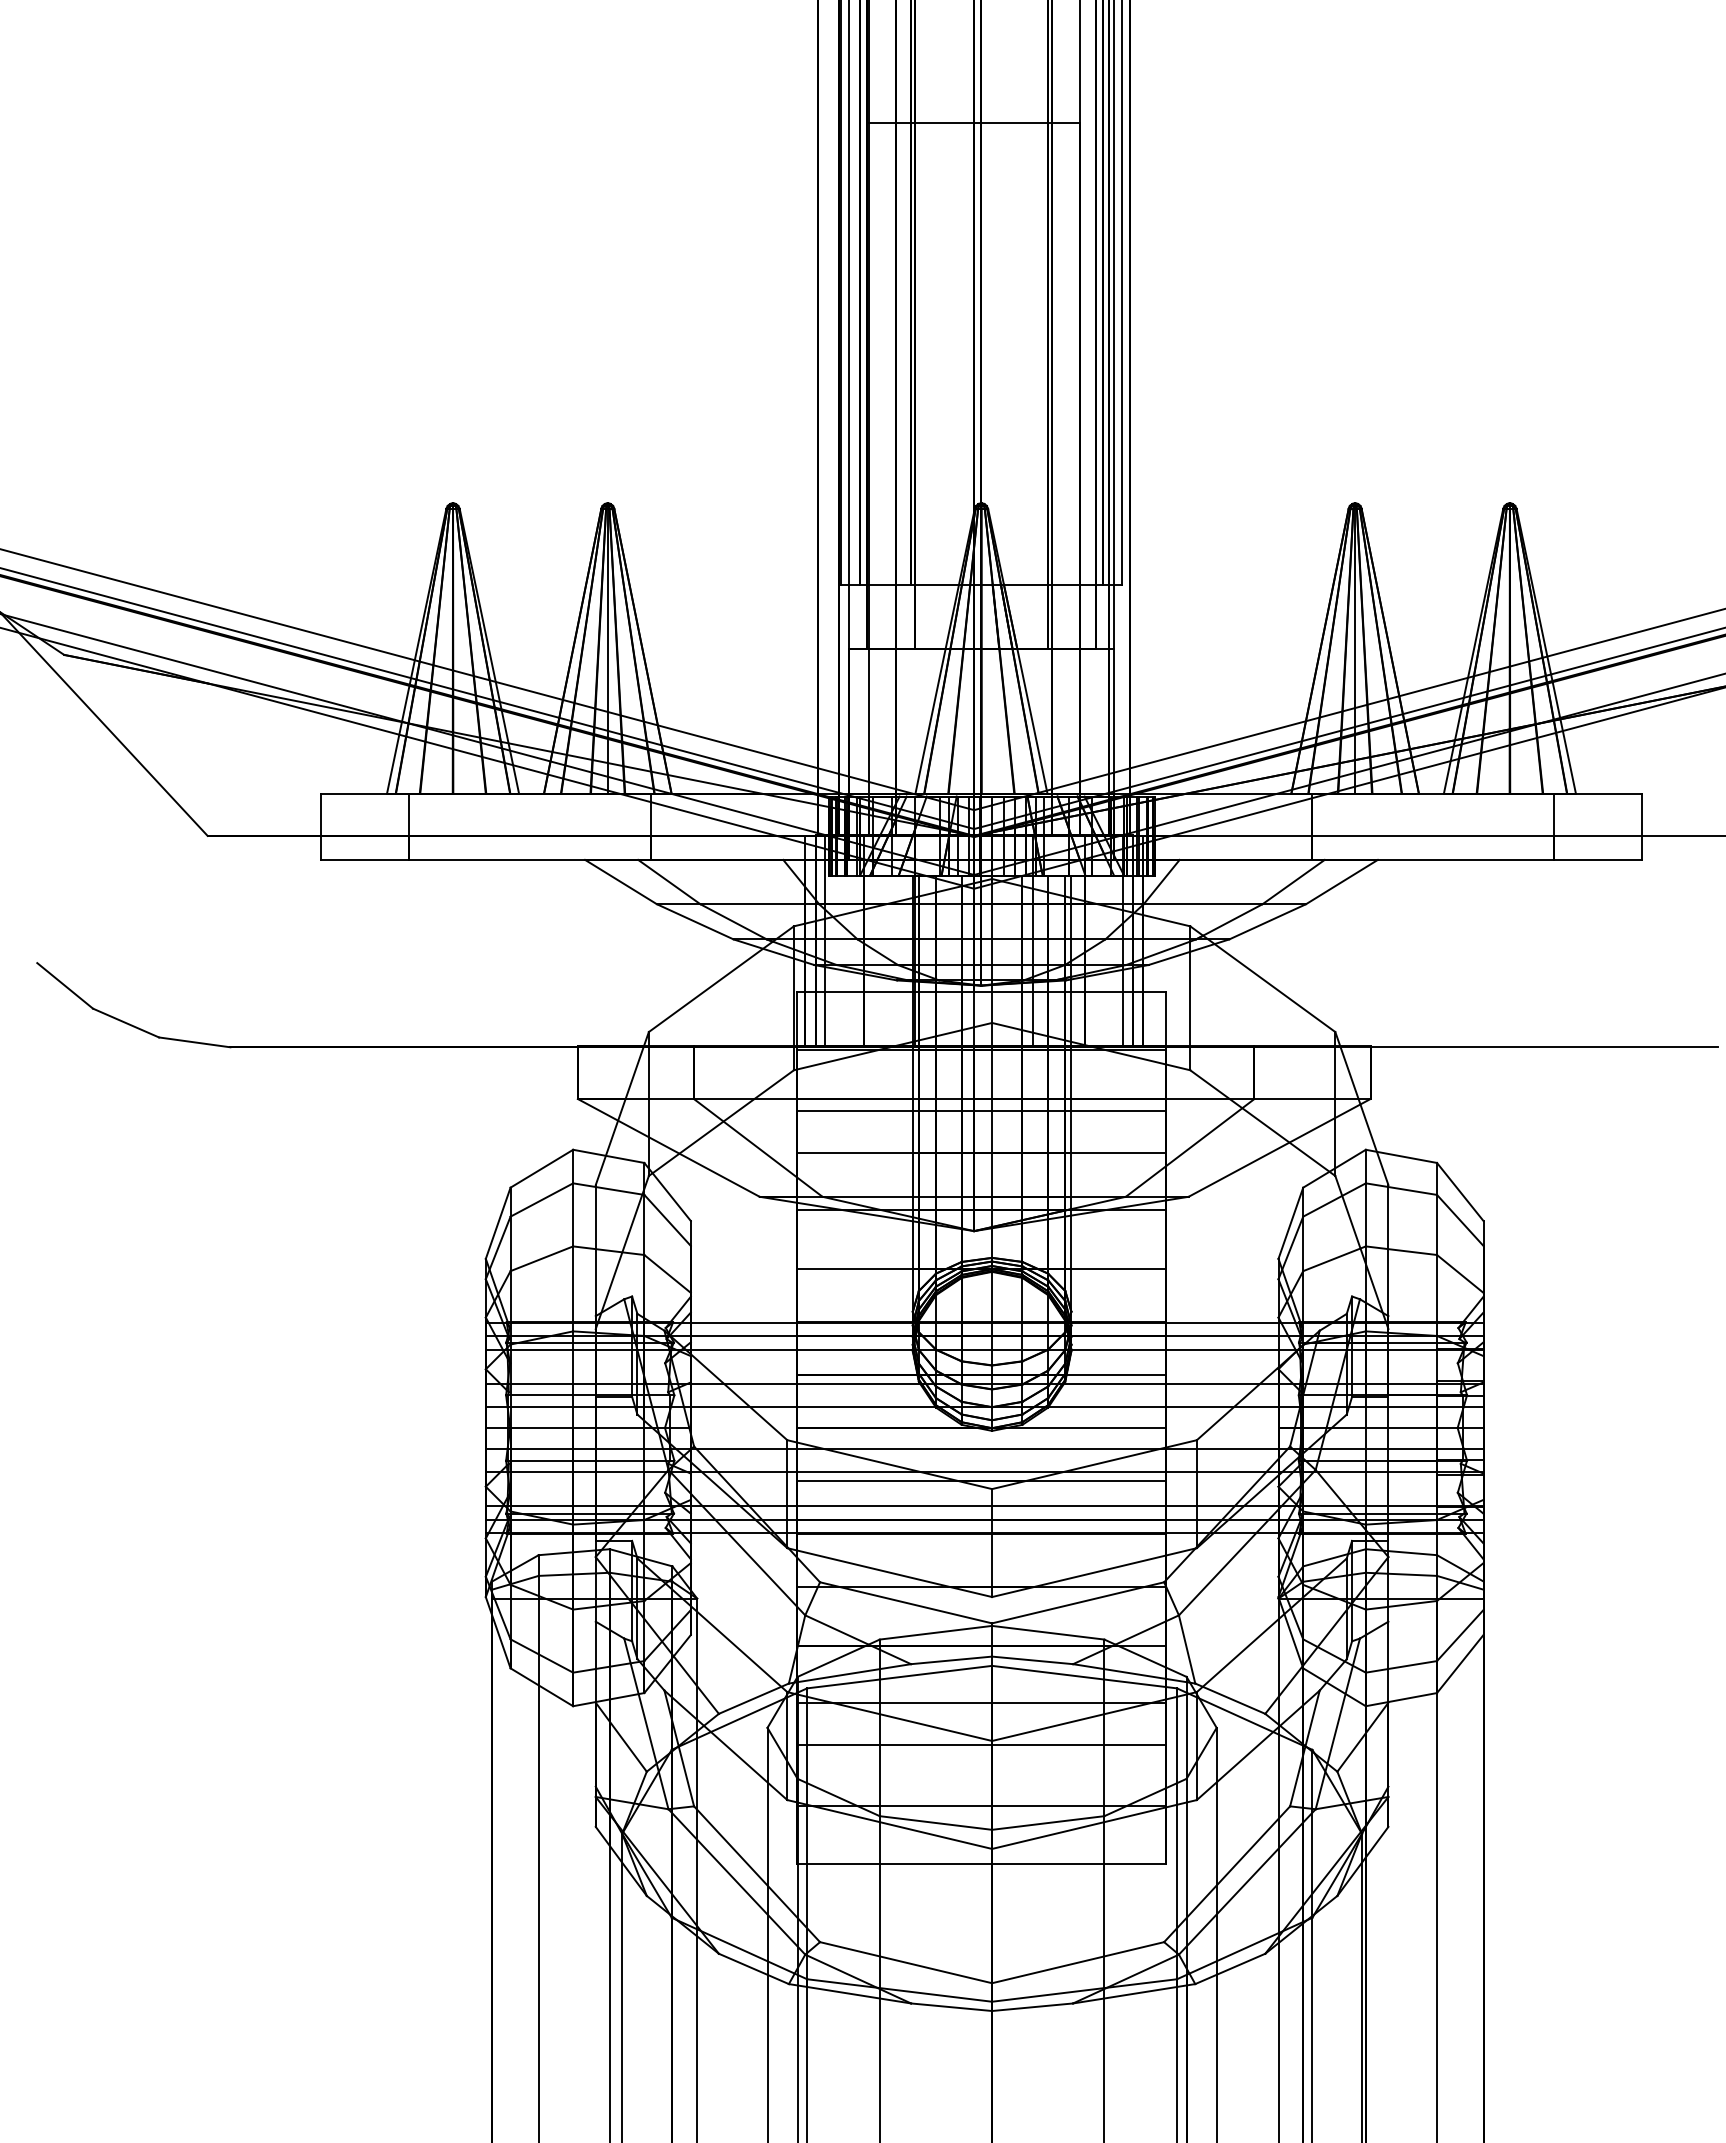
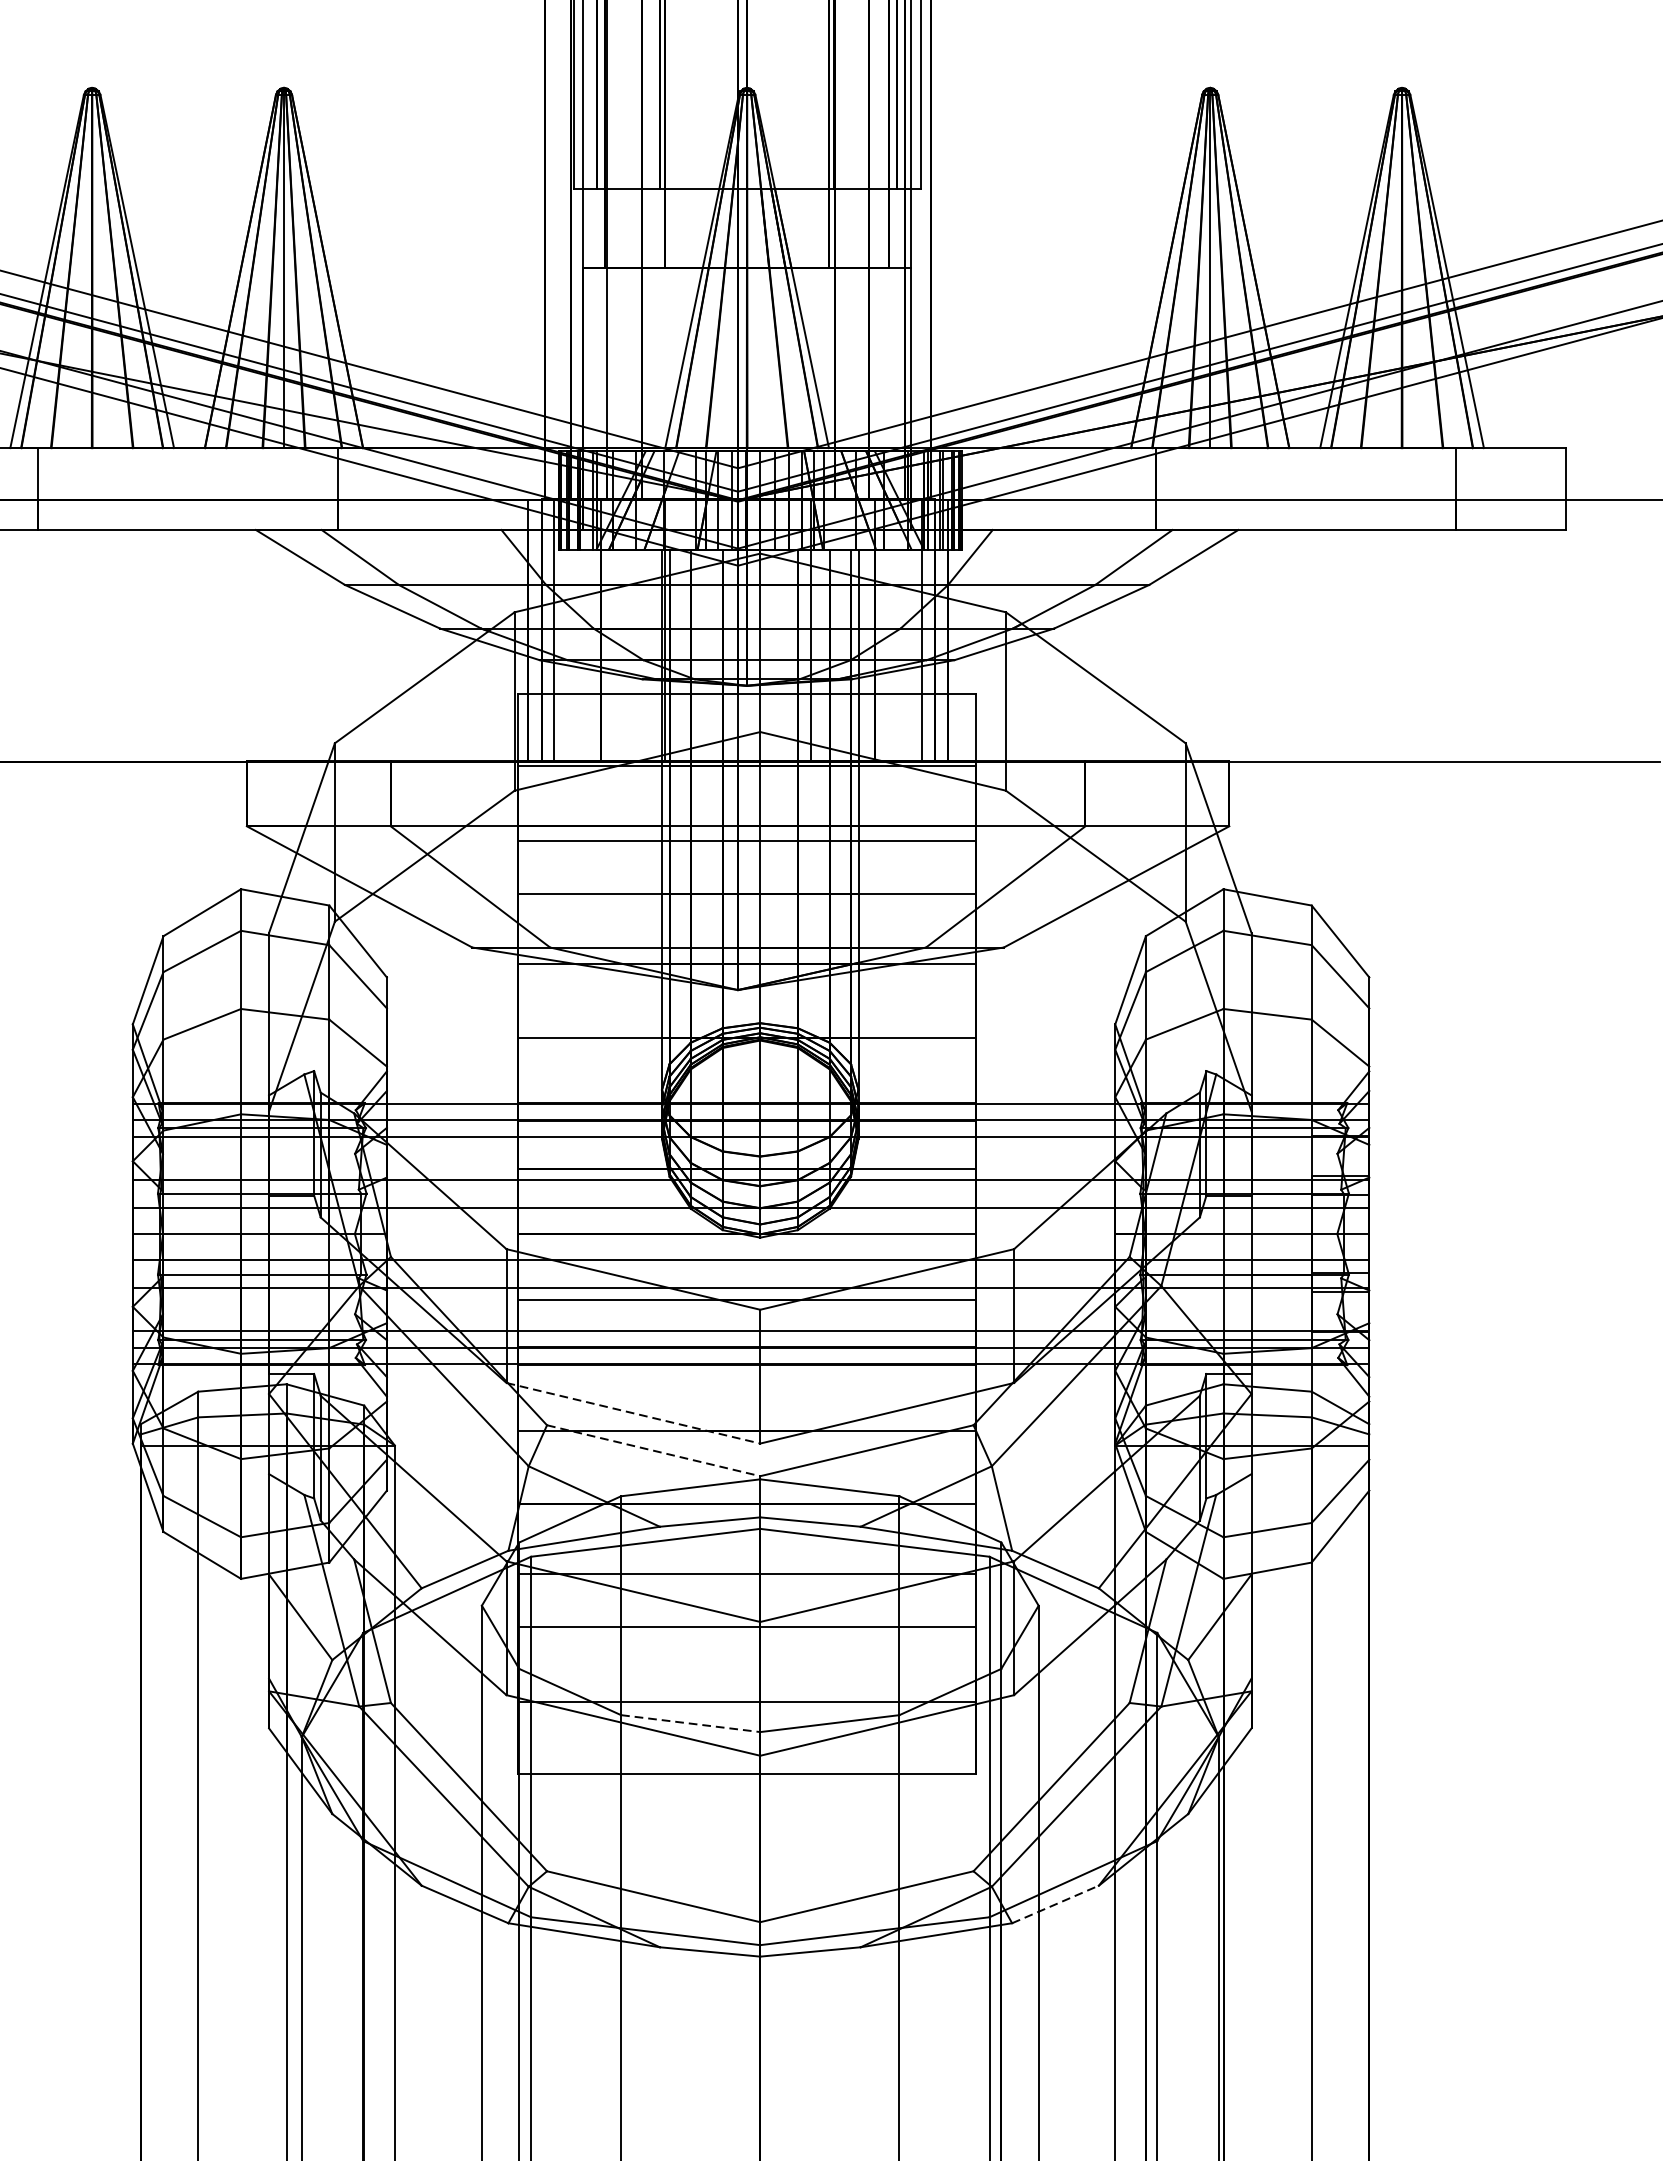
line: (890, 1572) -> (634, 1413), solid -> dashed
line: (906, 1602) -> (654, 1450), solid -> dashed
line: (935, 1823) -> (690, 1724), solid -> dashed
line: (1230, 1968) -> (1055, 1903), solid -> dashed

